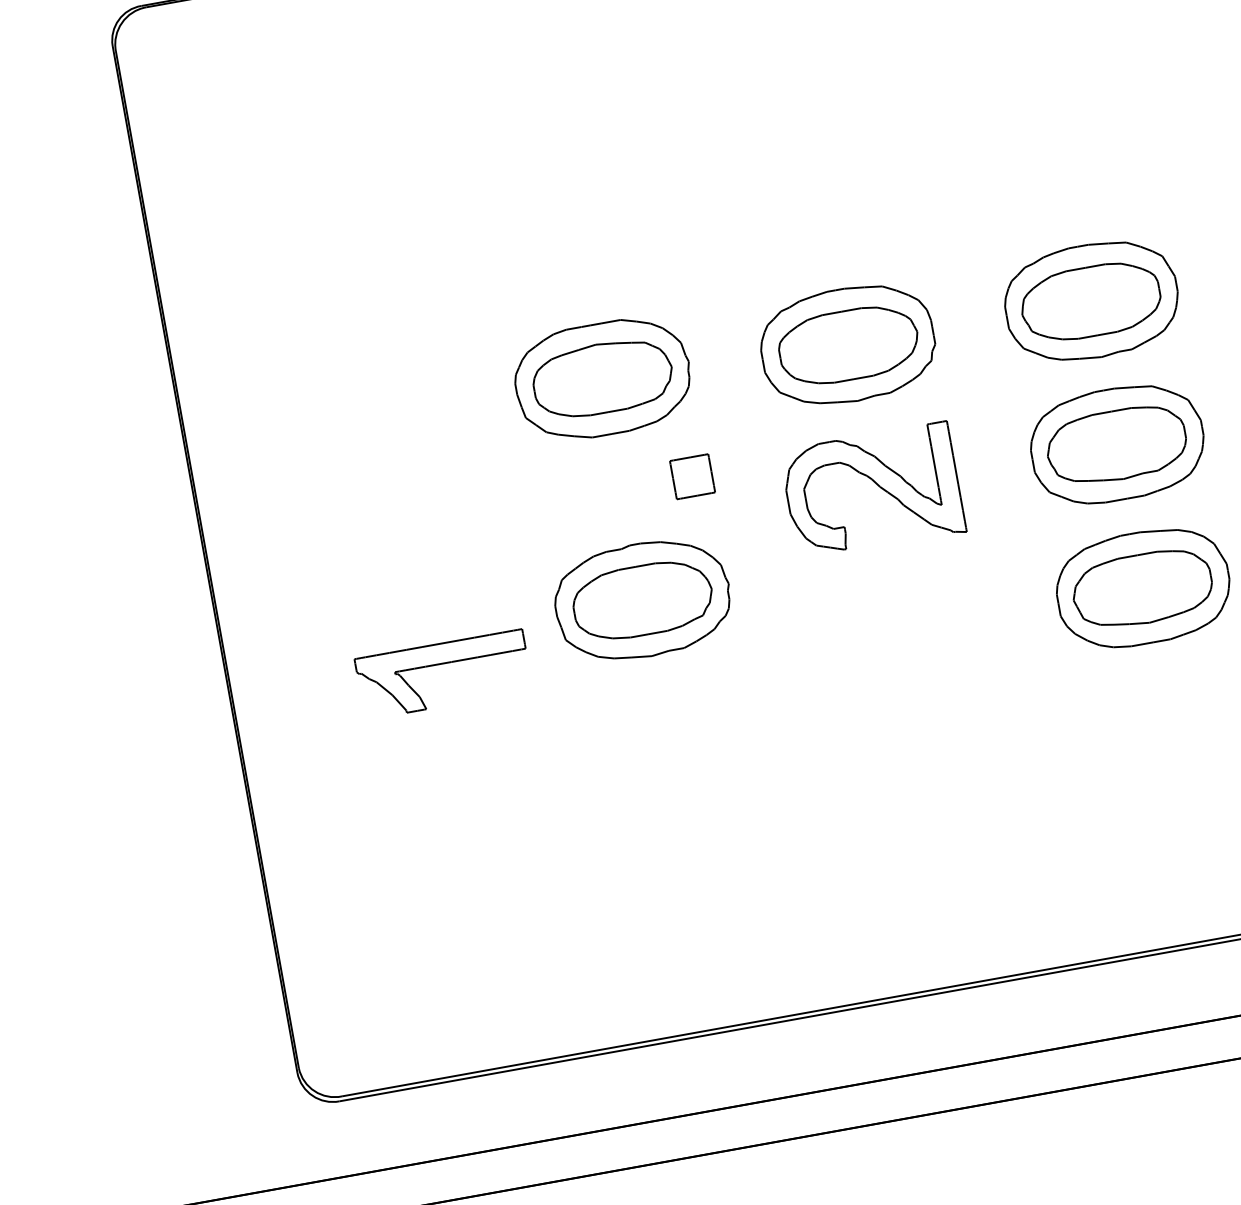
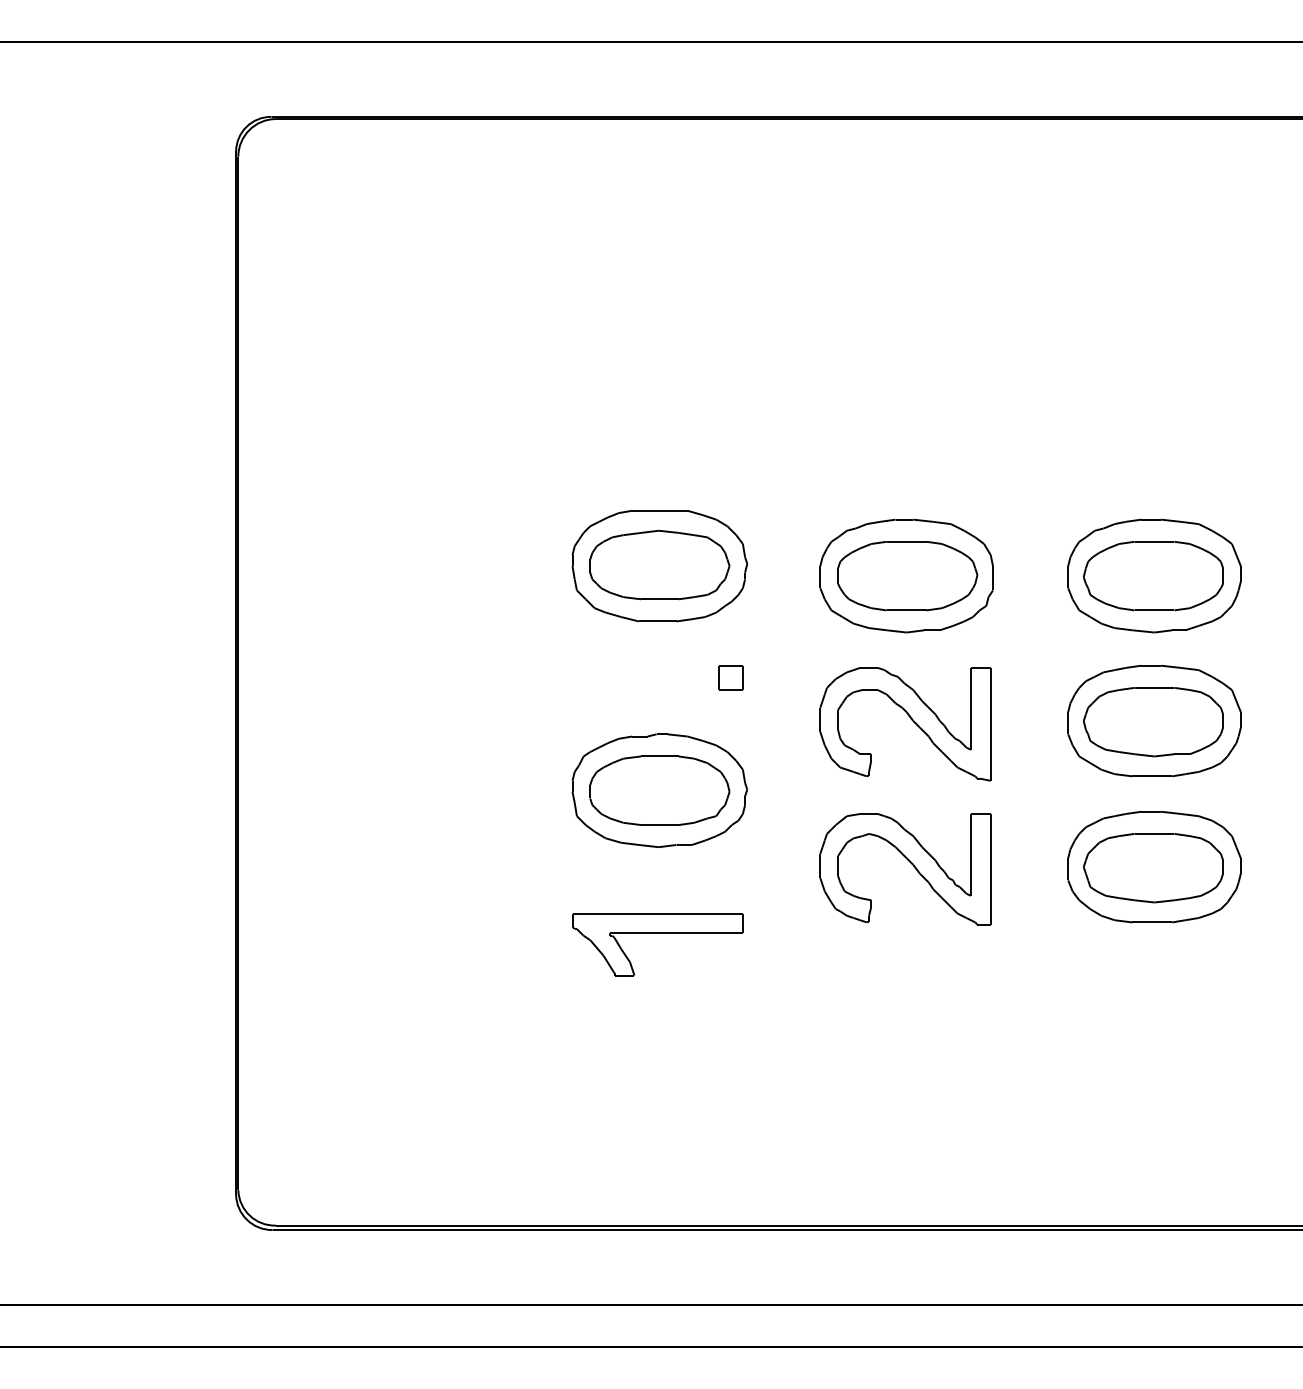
part: (692, 476) -> (730, 677), size x0.62
part: (902, 627) -> (910, 863), added
part: (441, 663) -> (657, 933), moved

